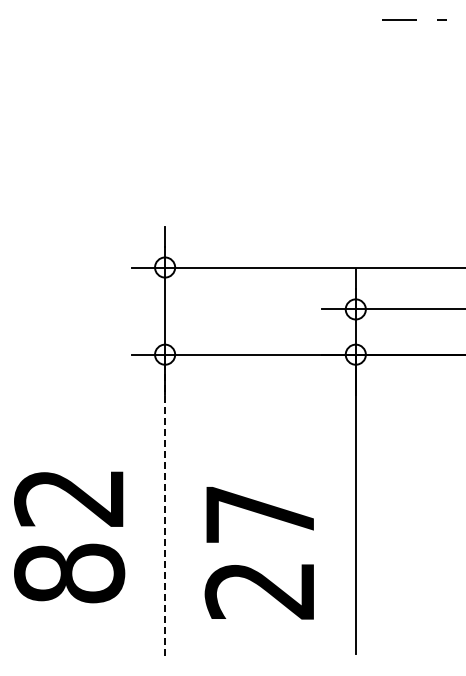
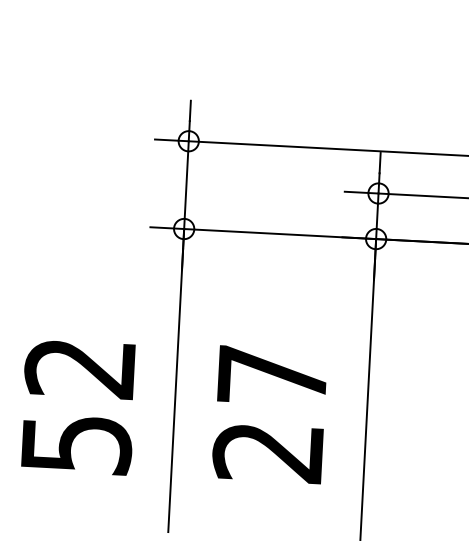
line: (165, 505) -> (176, 380), dashed -> solid
text: (258, 553) -> (268, 414), moved
text: (69, 573) -> (76, 444), 82 -> 52

